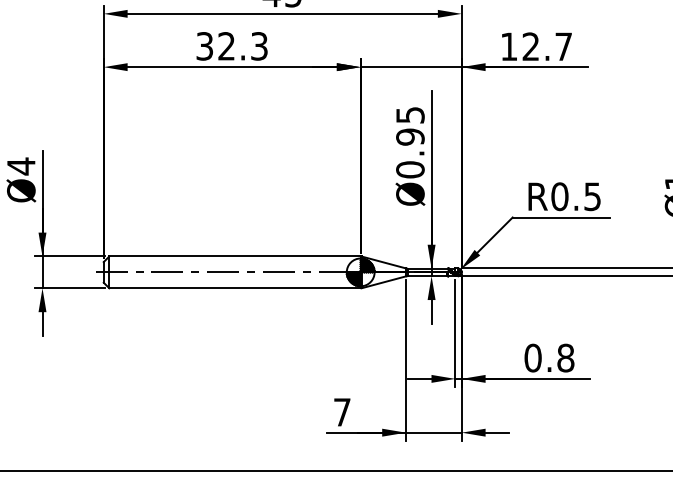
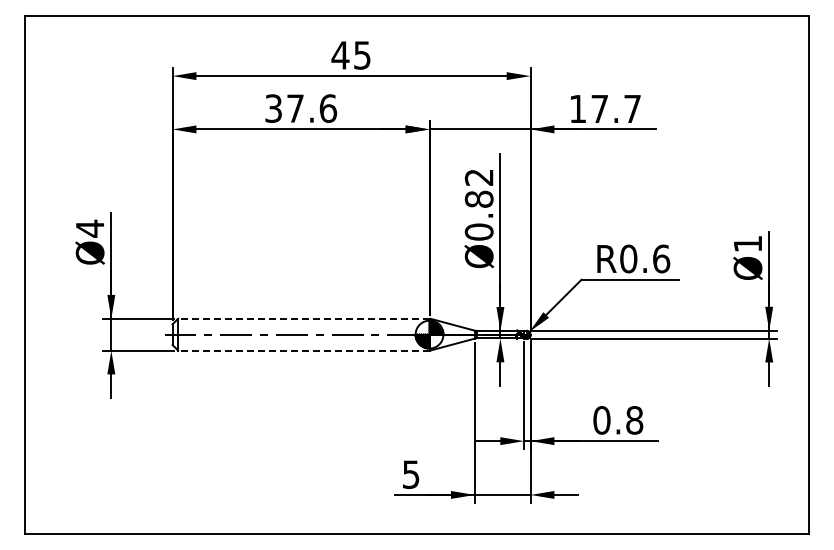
text: (243, 46) -> (312, 108), 32.3 -> 37.6
text: (530, 46) -> (599, 108), 12.7 -> 17.7
text: (409, 126) -> (478, 188), Ø0.95 -> Ø0.82
text: (592, 196) -> (661, 258), R0.5 -> R0.6
line: (234, 256) -> (303, 318), solid -> dashed
line: (234, 288) -> (303, 350), solid -> dashed
text: (342, 412) -> (411, 474), 7 -> 5

